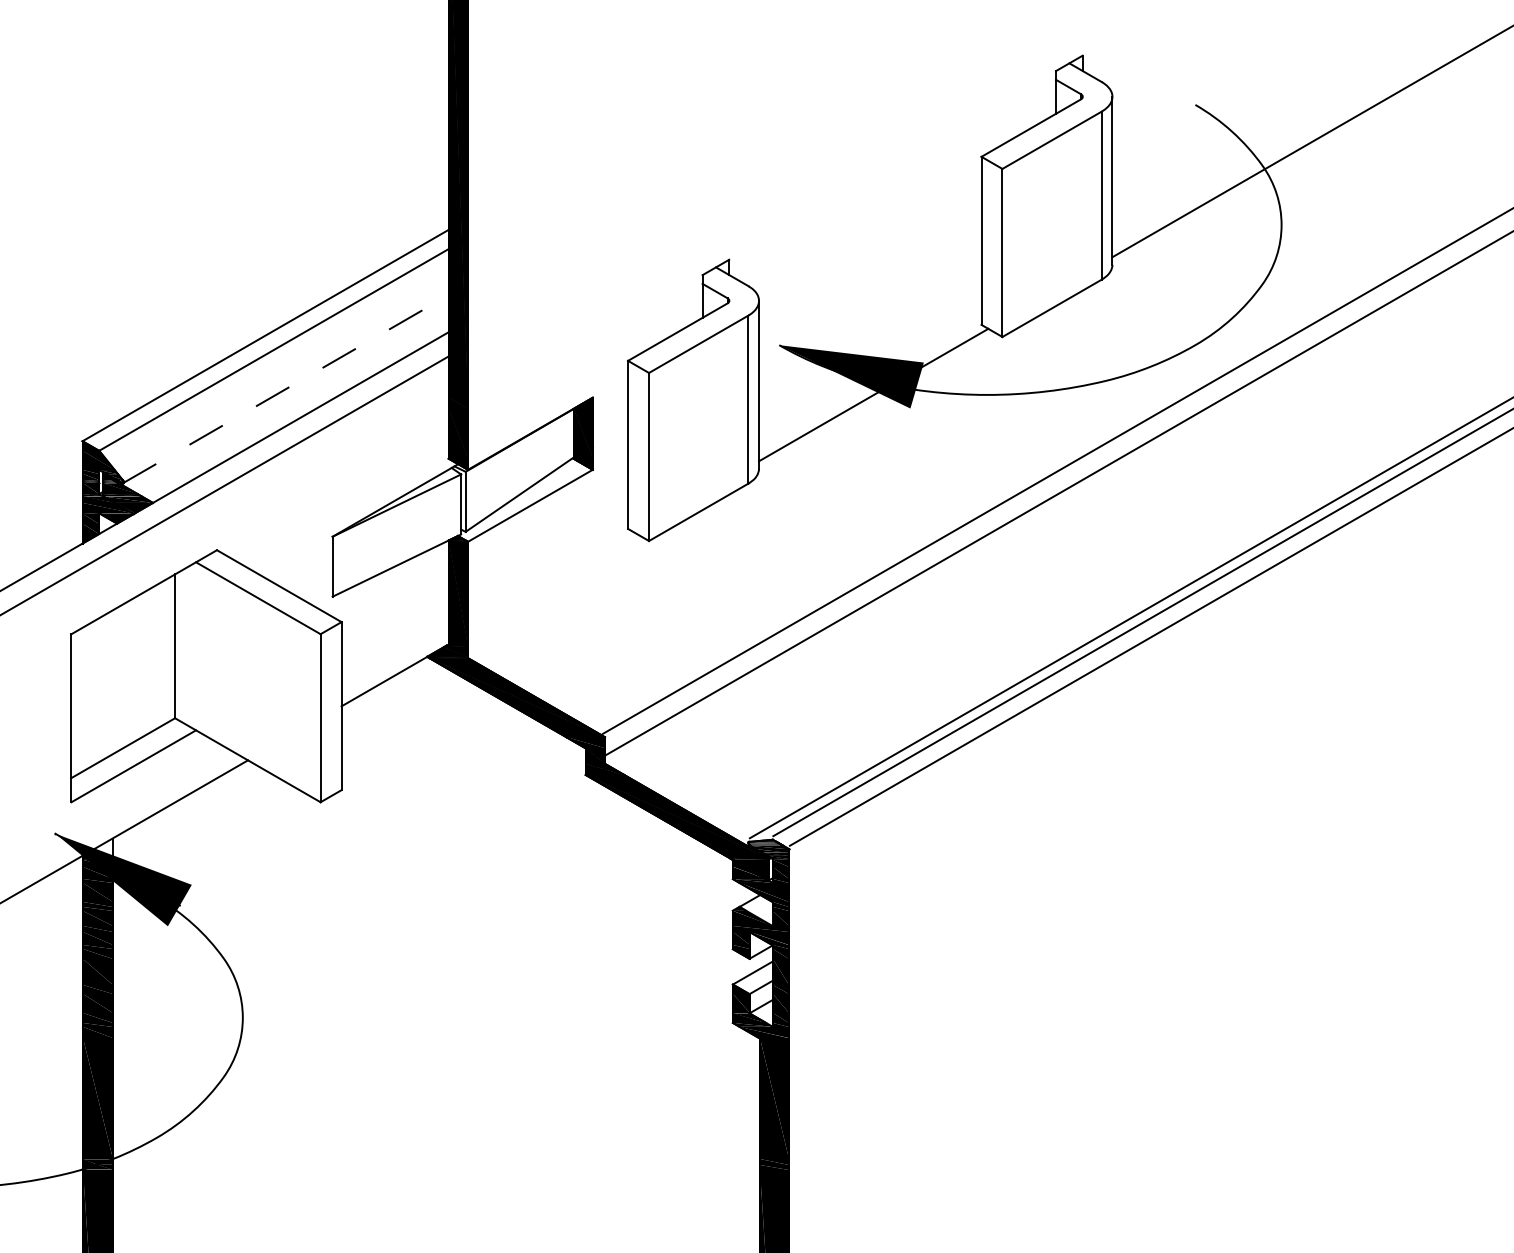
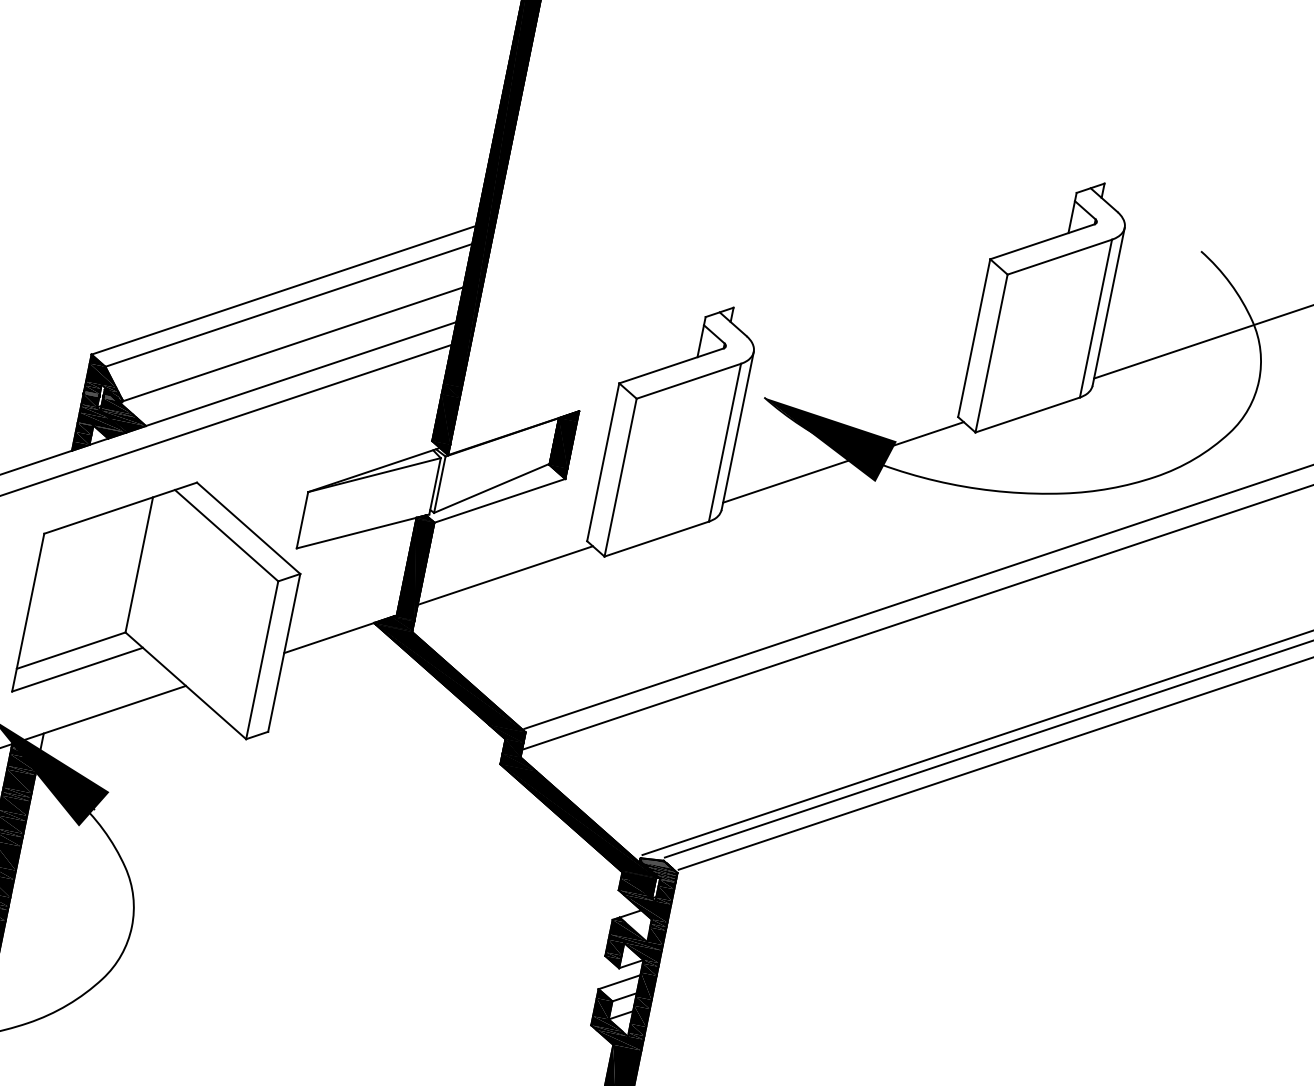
line: (286, 388) -> (293, 344), dashed -> solid
line: (551, 580) -> (505, 575), added

